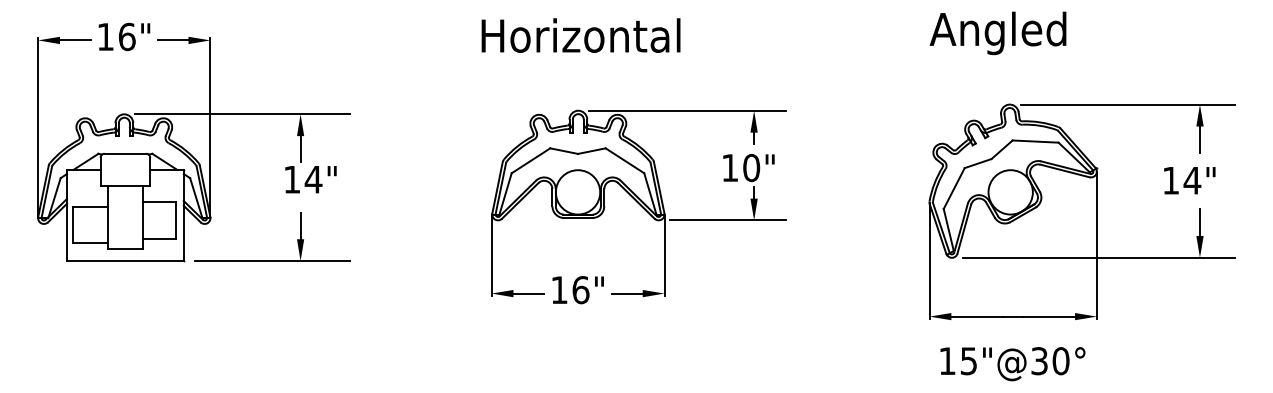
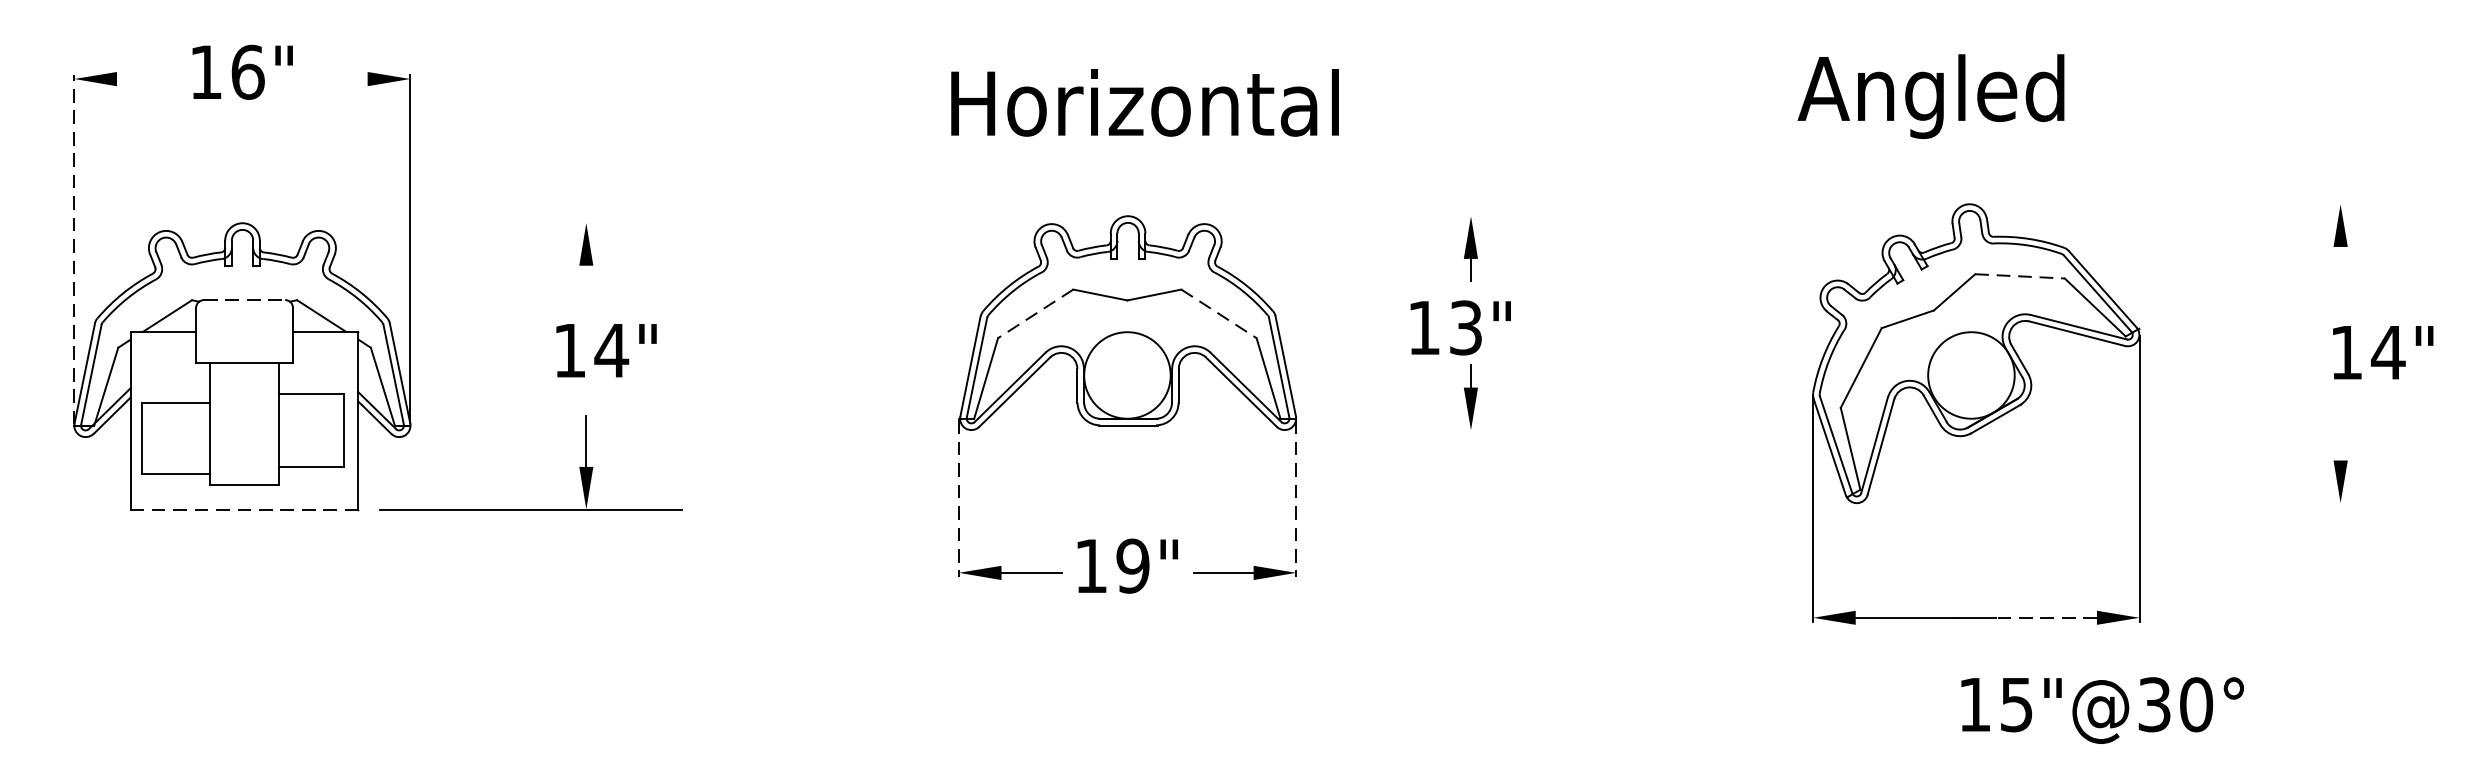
text: (997, 33) -> (1930, 96), moved
text: (580, 35) -> (1143, 102), moved
line: (75, 40) -> (147, 79), removed
line: (172, 40) -> (336, 79), removed
line: (1127, 104) -> (2199, 204), removed
line: (687, 110) -> (1340, 215), removed
line: (242, 114) -> (472, 223), removed
line: (38, 127) -> (75, 248), solid -> dashed
line: (1199, 139) -> (2339, 272), removed
line: (1035, 141) -> (2019, 276), solid -> dashed
line: (300, 149) -> (586, 291), removed
line: (125, 153) -> (244, 299), solid -> dashed
line: (530, 160) -> (1034, 313), solid -> dashed
line: (624, 160) -> (1218, 313), solid -> dashed
text: (751, 167) -> (1465, 326), 10" -> 13"
text: (1189, 180) -> (2382, 352), moved
line: (727, 220) -> (1419, 430), removed
line: (1199, 222) -> (2339, 434), removed
line: (491, 255) -> (958, 498), solid -> dashed
line: (664, 255) -> (1296, 498), solid -> dashed
line: (1098, 257) -> (2142, 502), removed
line: (124, 261) -> (242, 510), solid -> dashed
text: (580, 290) -> (1132, 566), 16" -> 19"
line: (1049, 316) -> (2047, 617), solid -> dashed
text: (1012, 364) -> (2101, 711), moved

